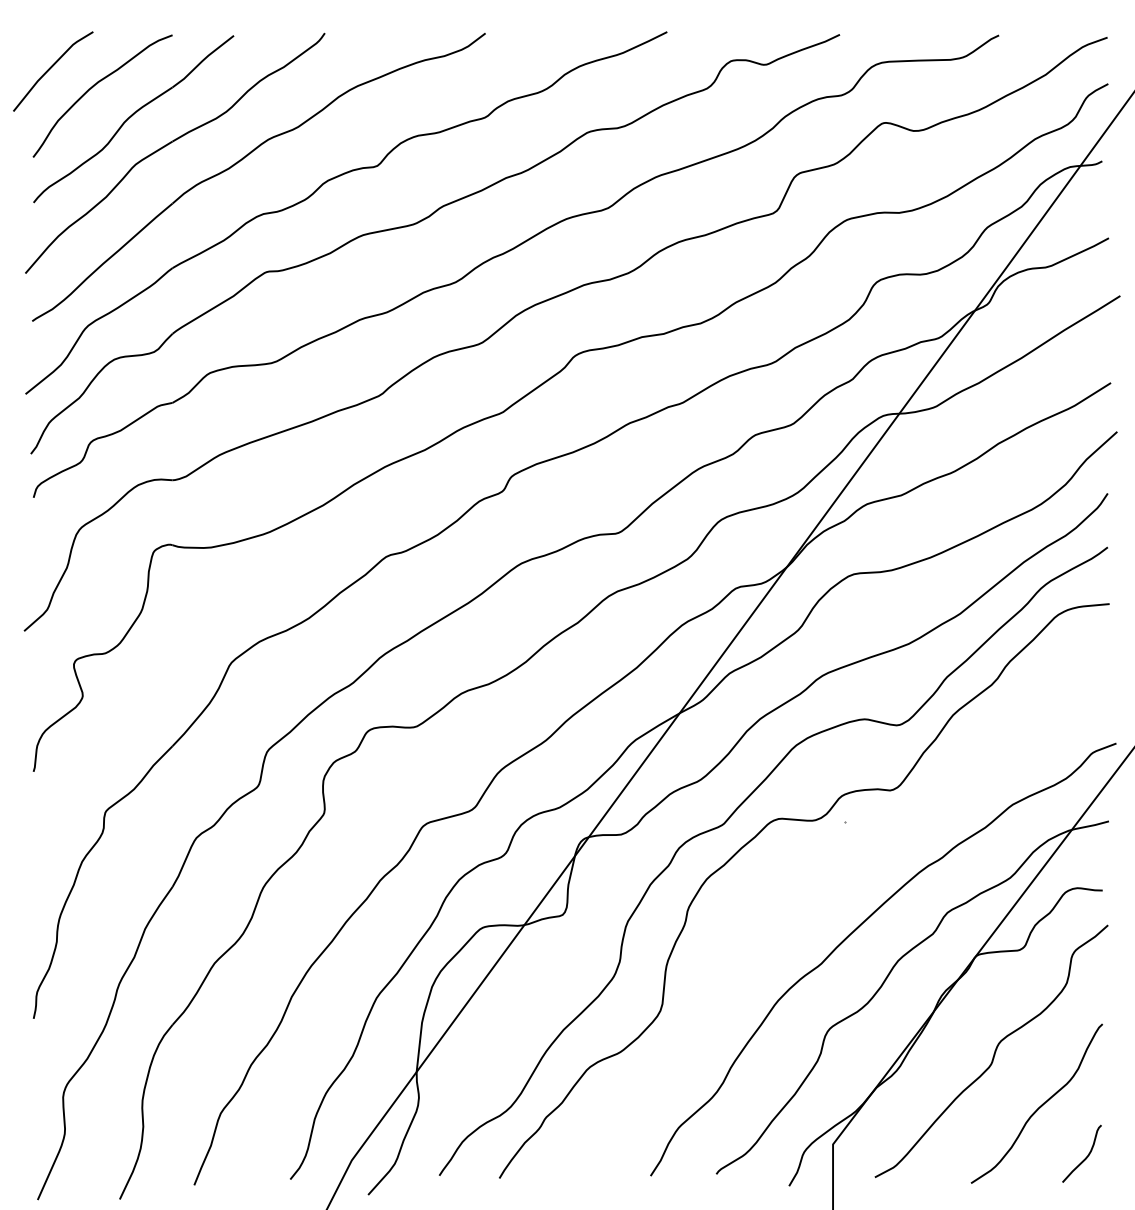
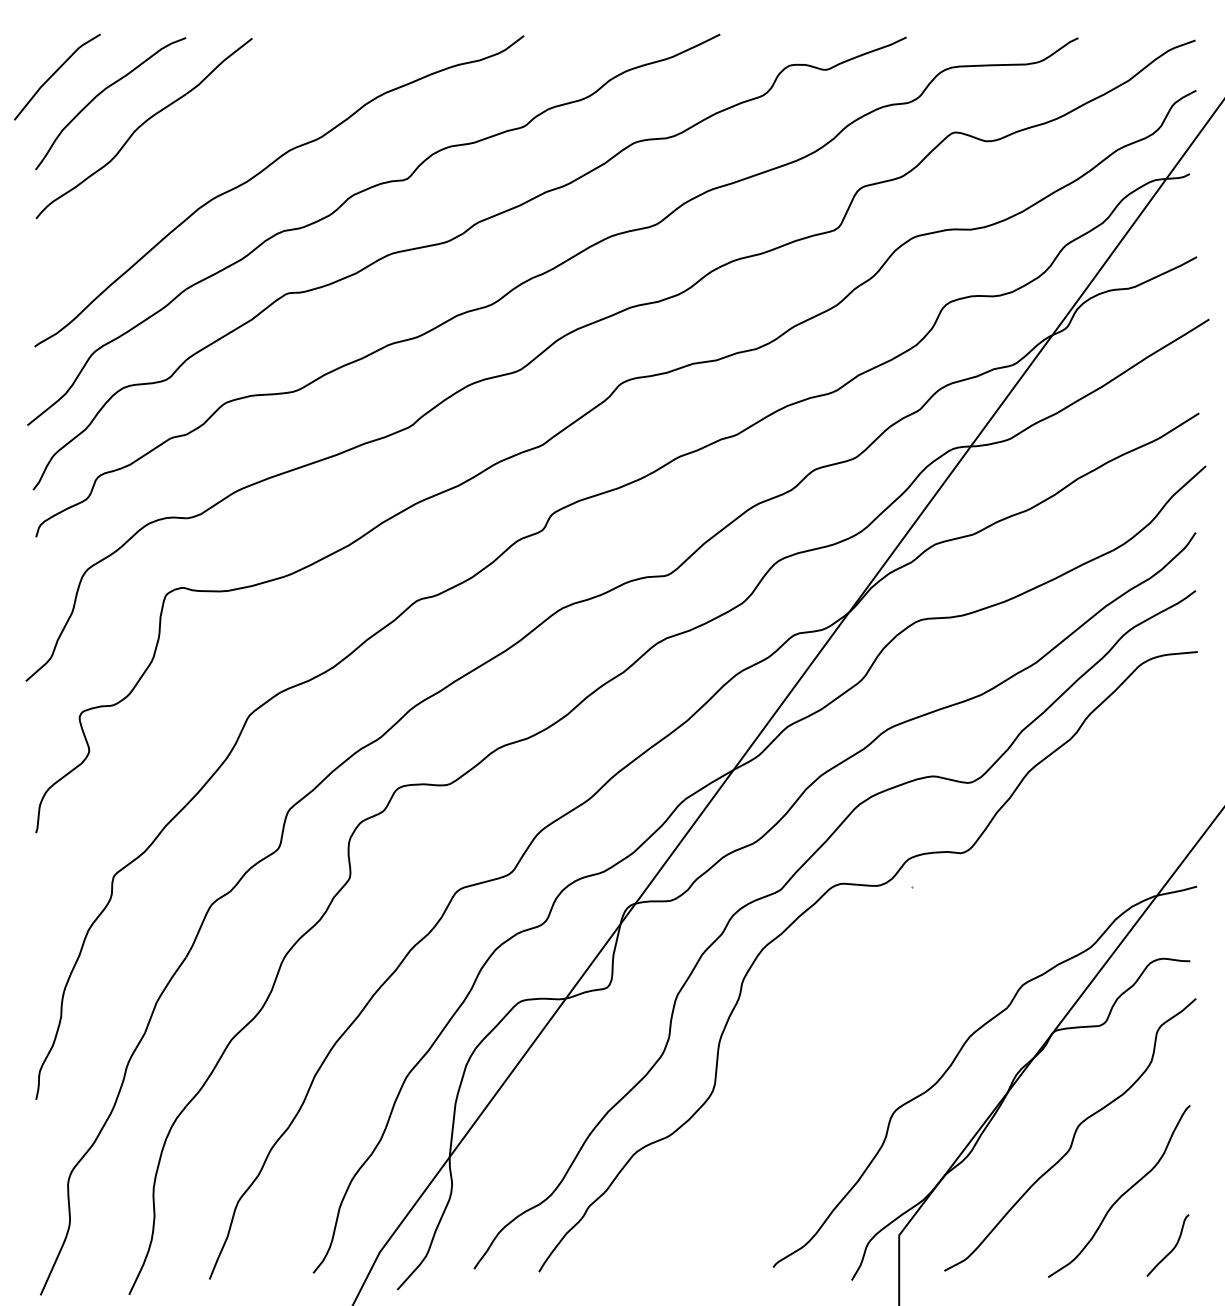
part: (170, 144) -> (183, 155), removed
curve: (858, 928) -> (926, 1002), removed

